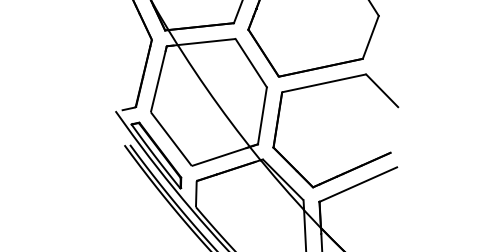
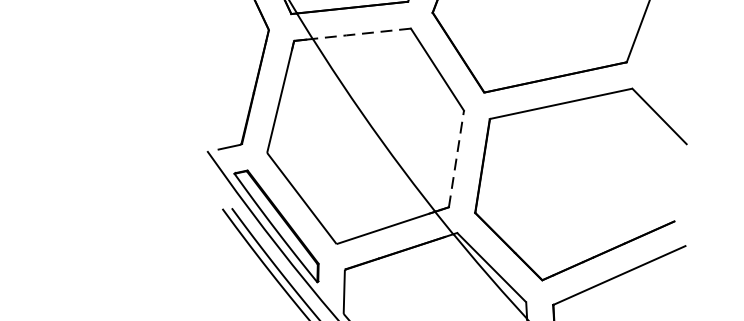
line: (206, 42) -> (361, 34), solid -> dashed
line: (262, 115) -> (456, 158), solid -> dashed

